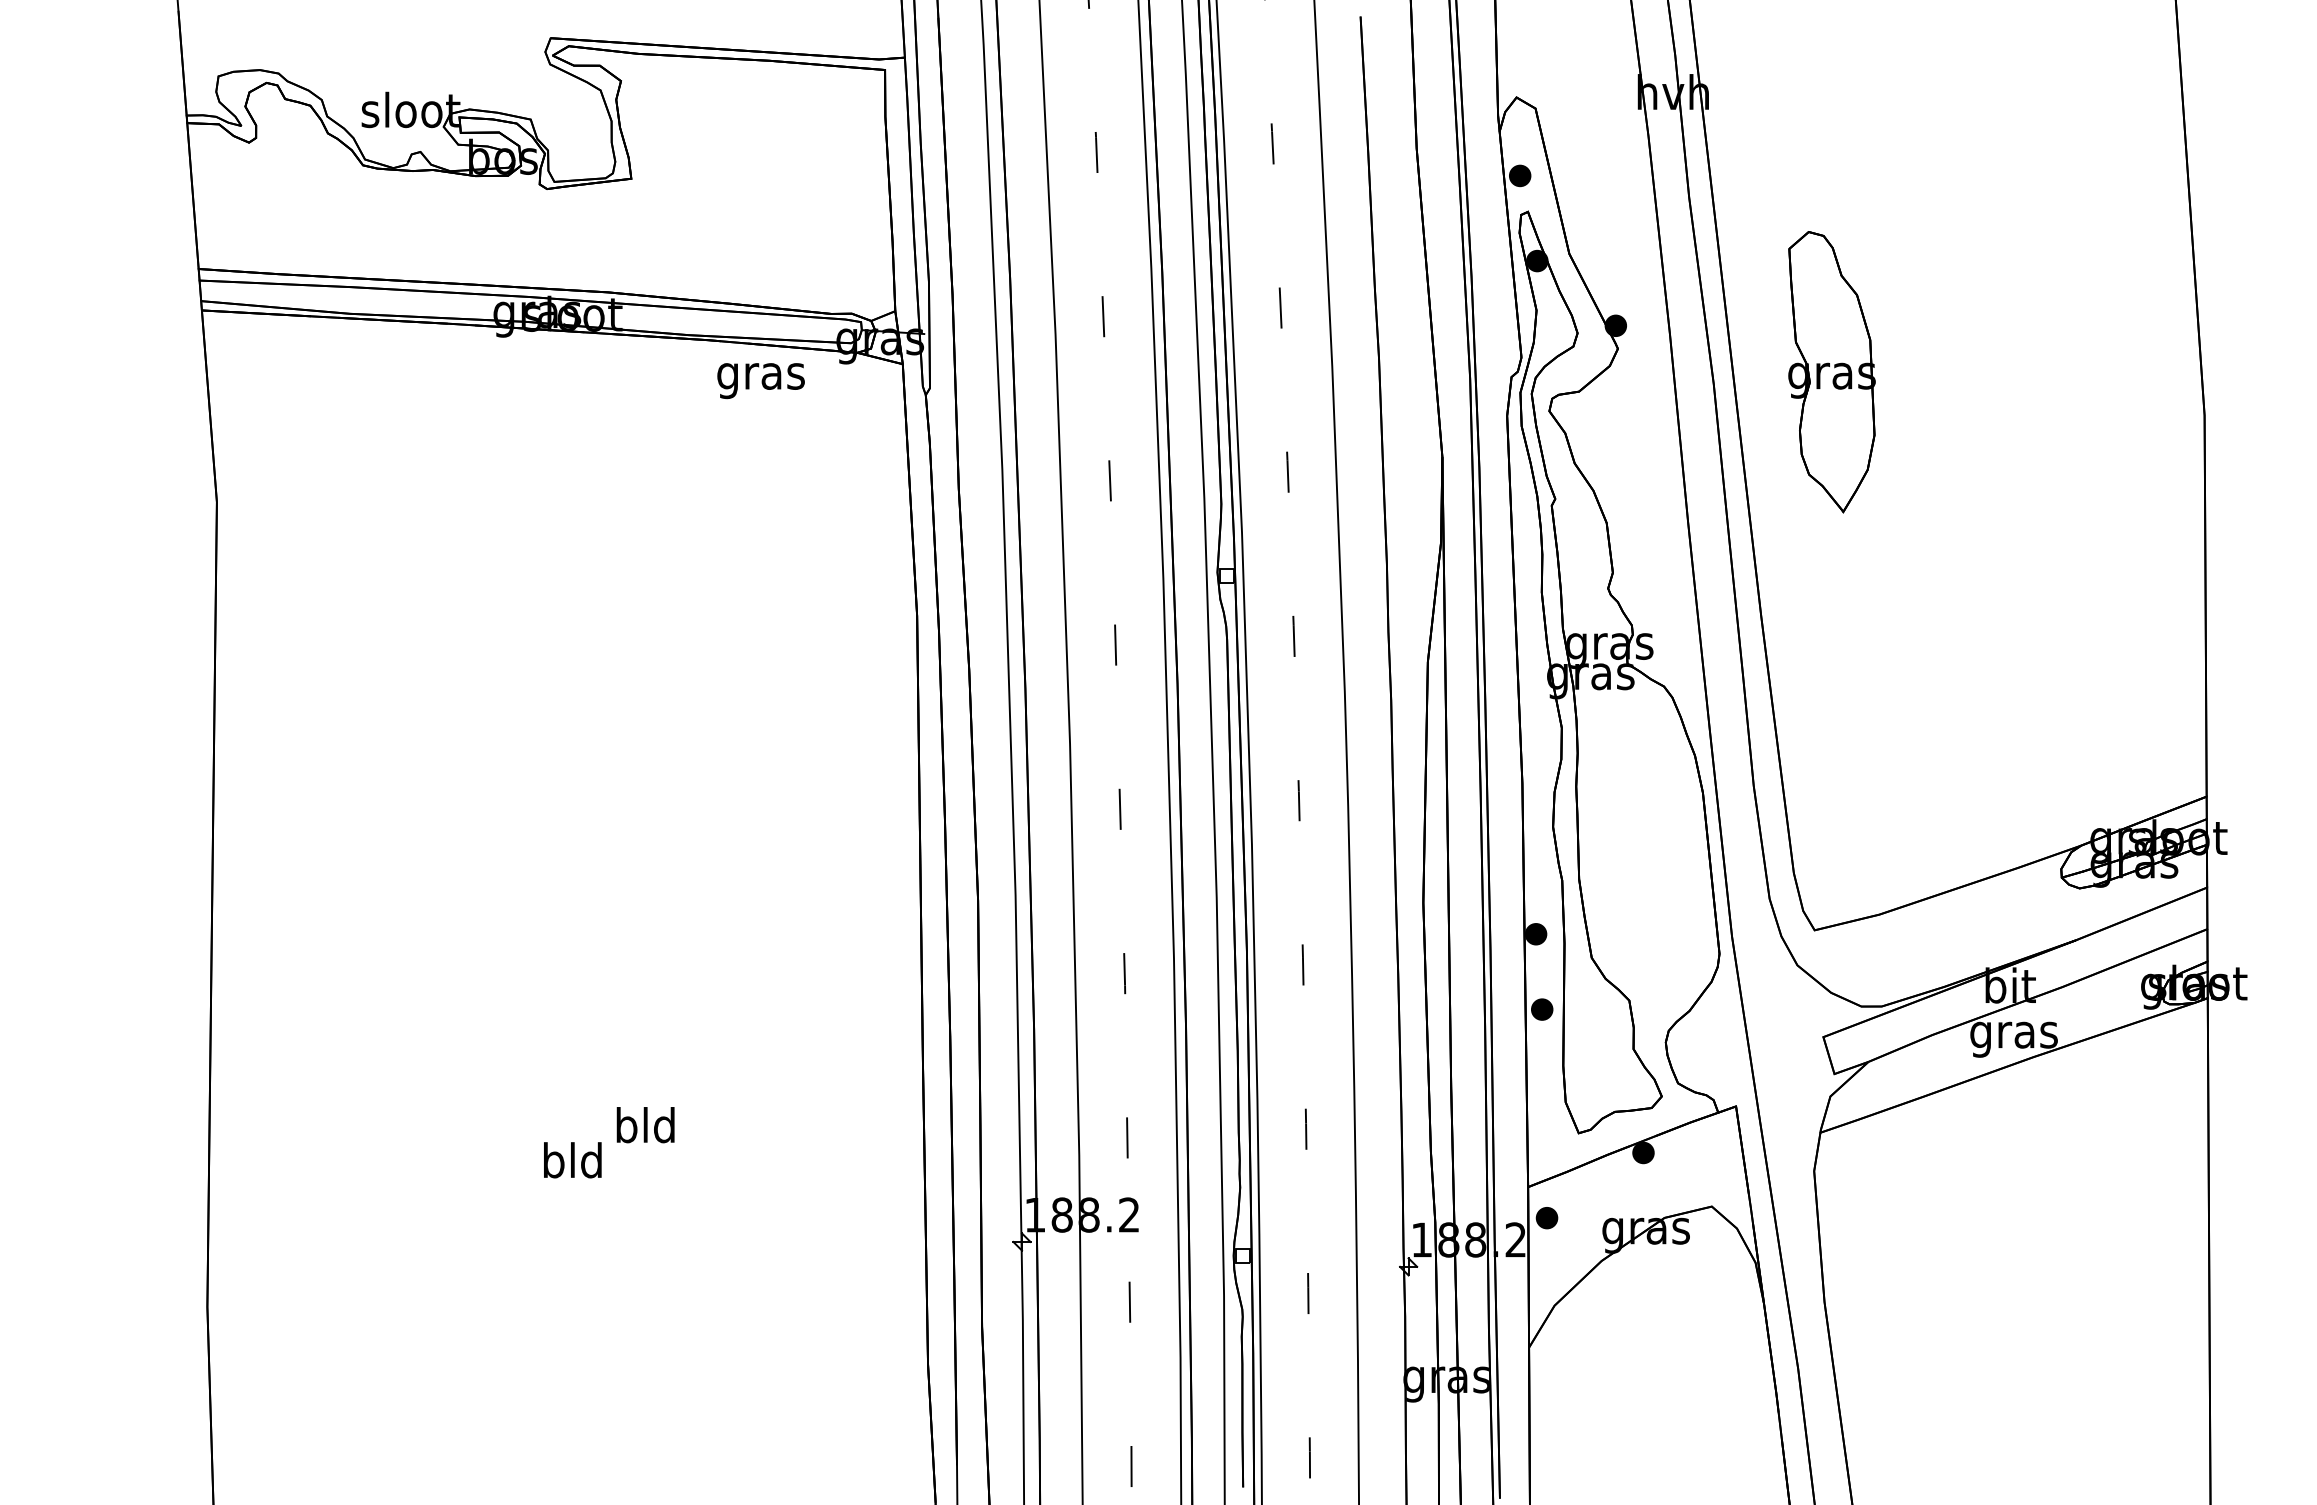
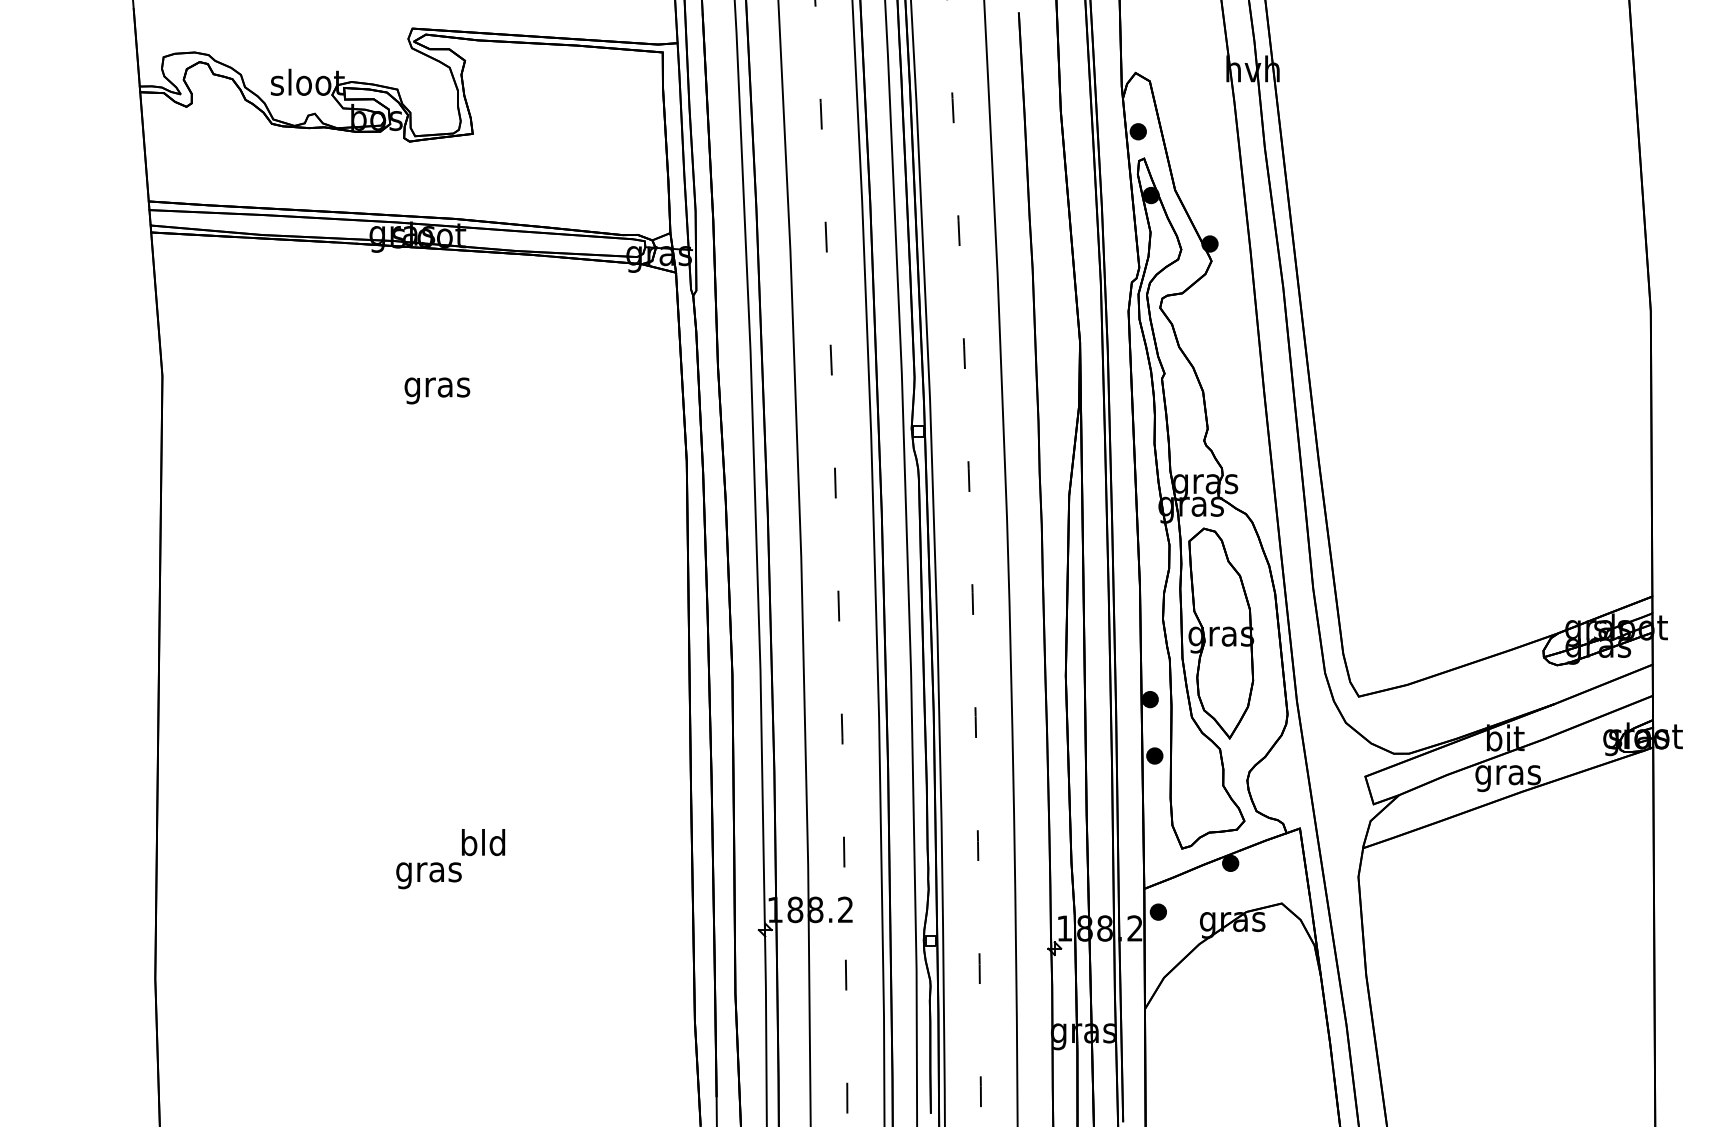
part: (1831, 372) -> (1220, 633), moved
text: (760, 381) -> (436, 391), moved
text: (572, 1164) -> (428, 872), bld -> gras

